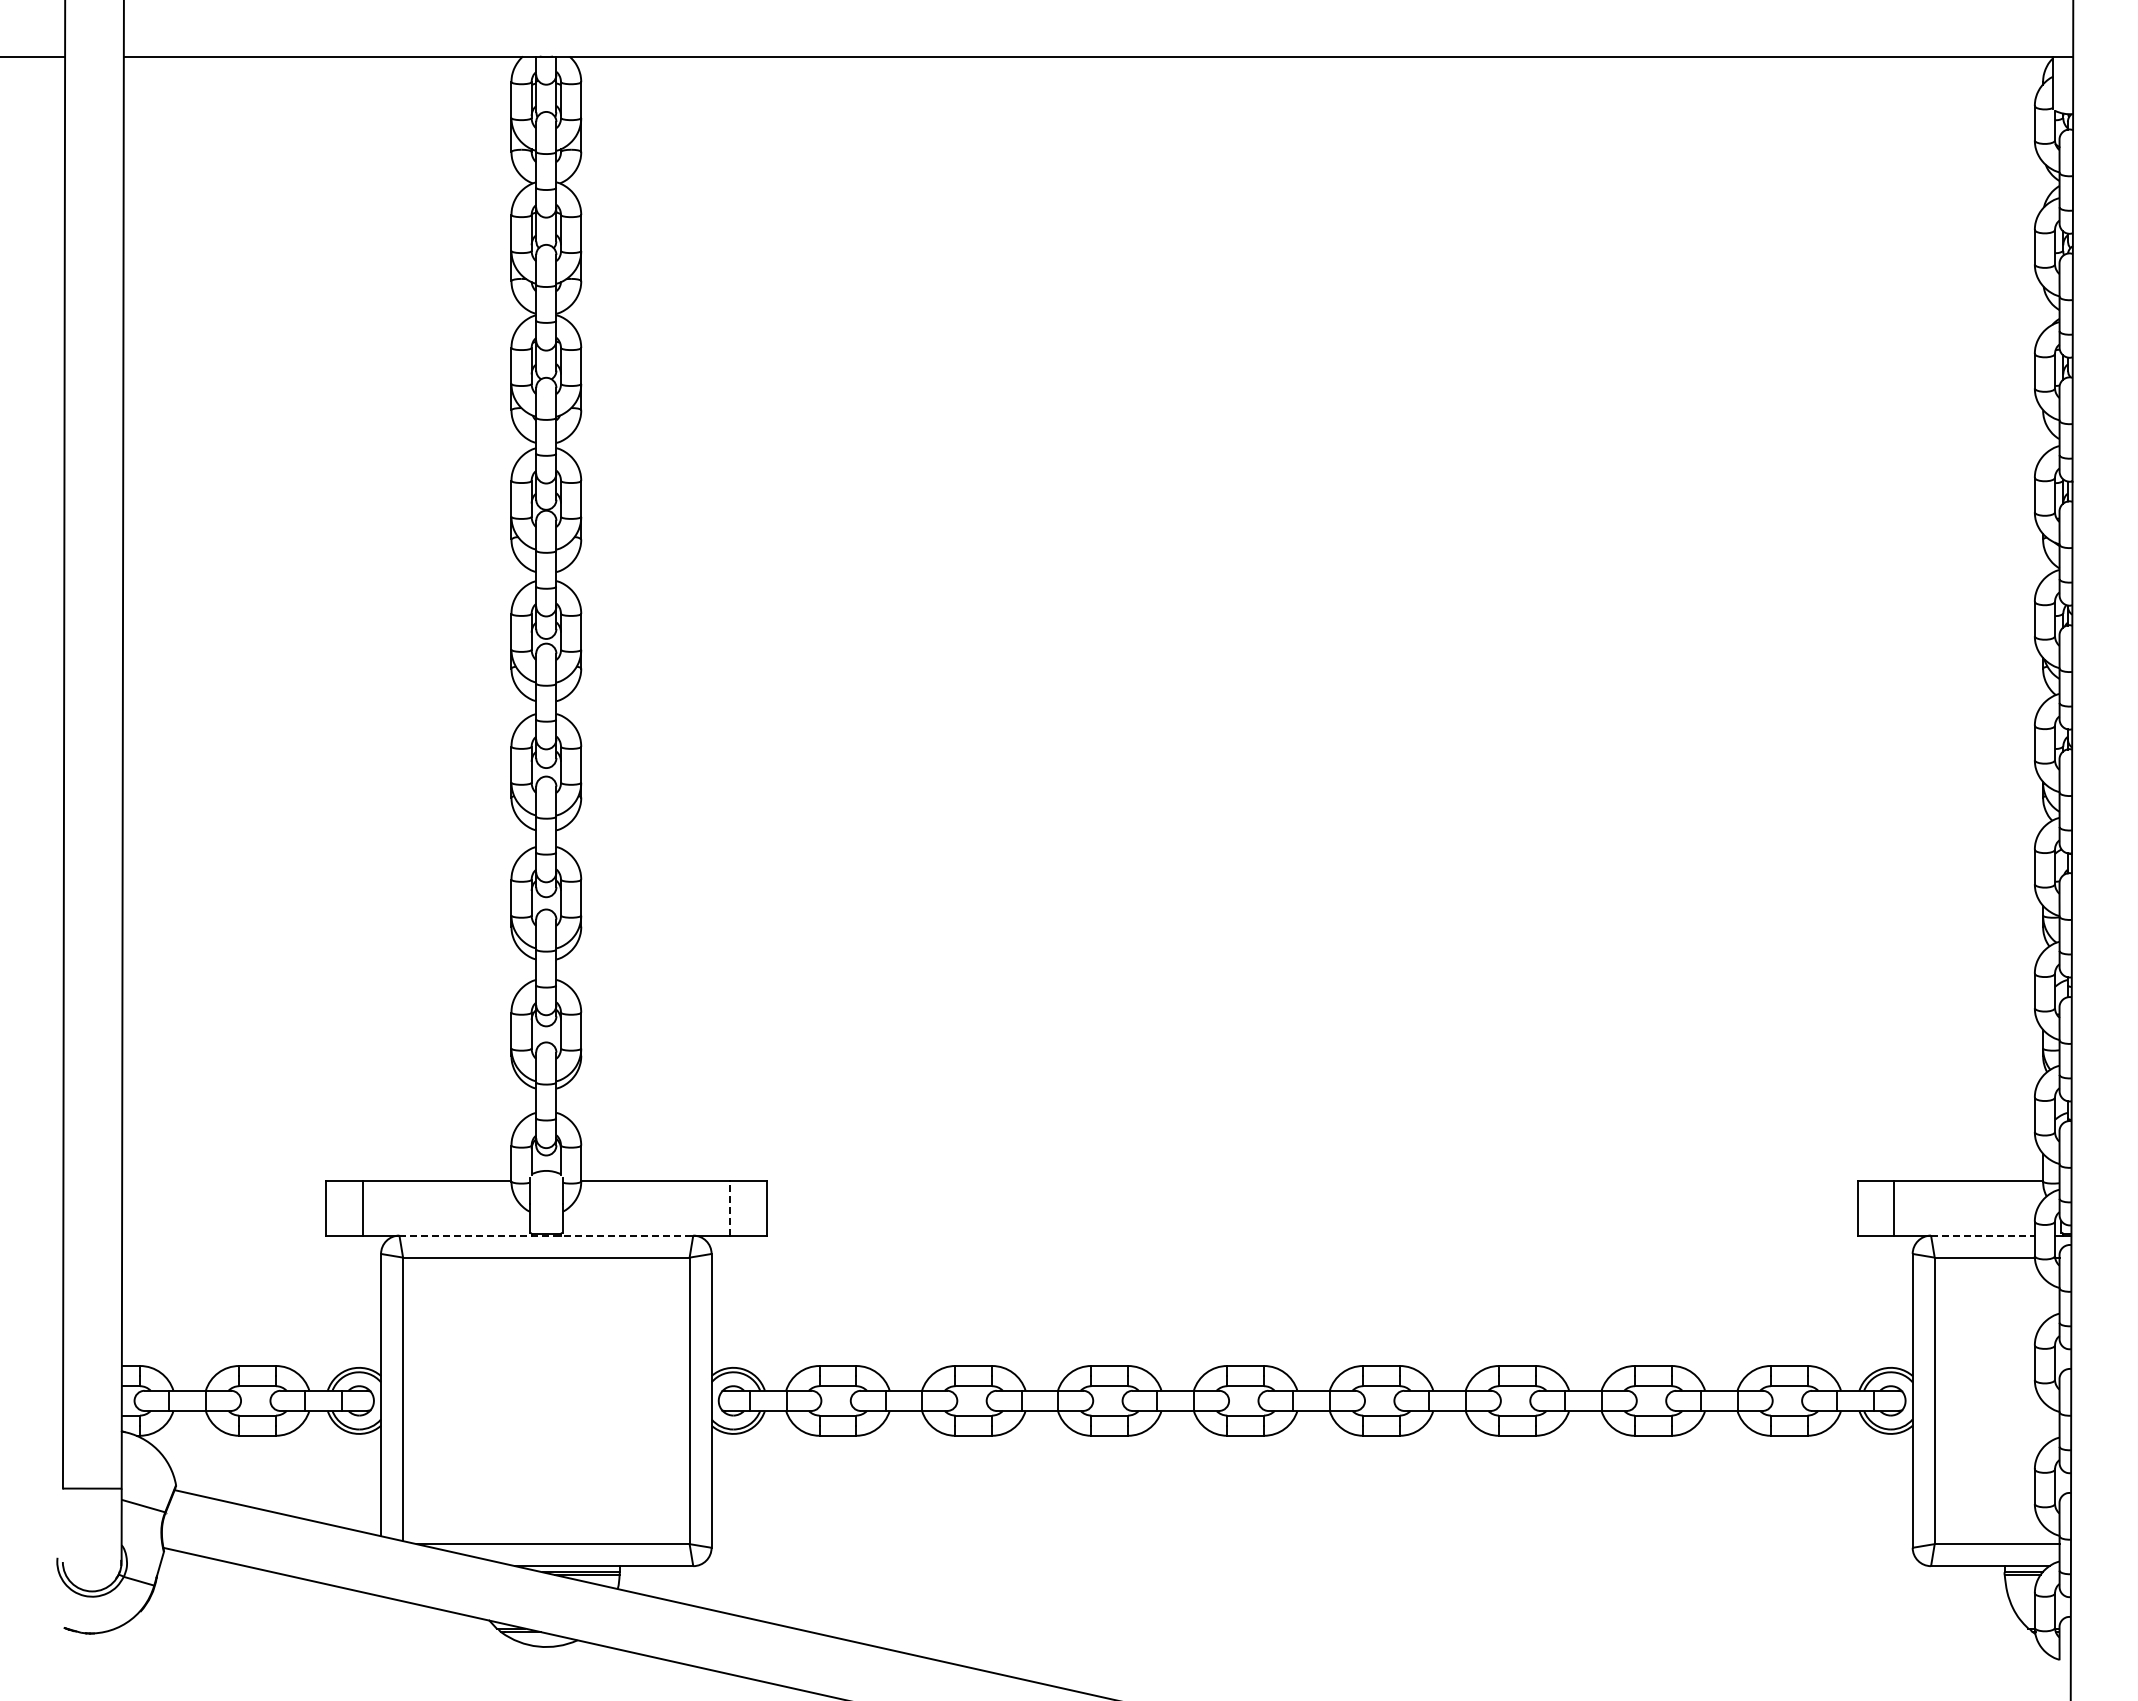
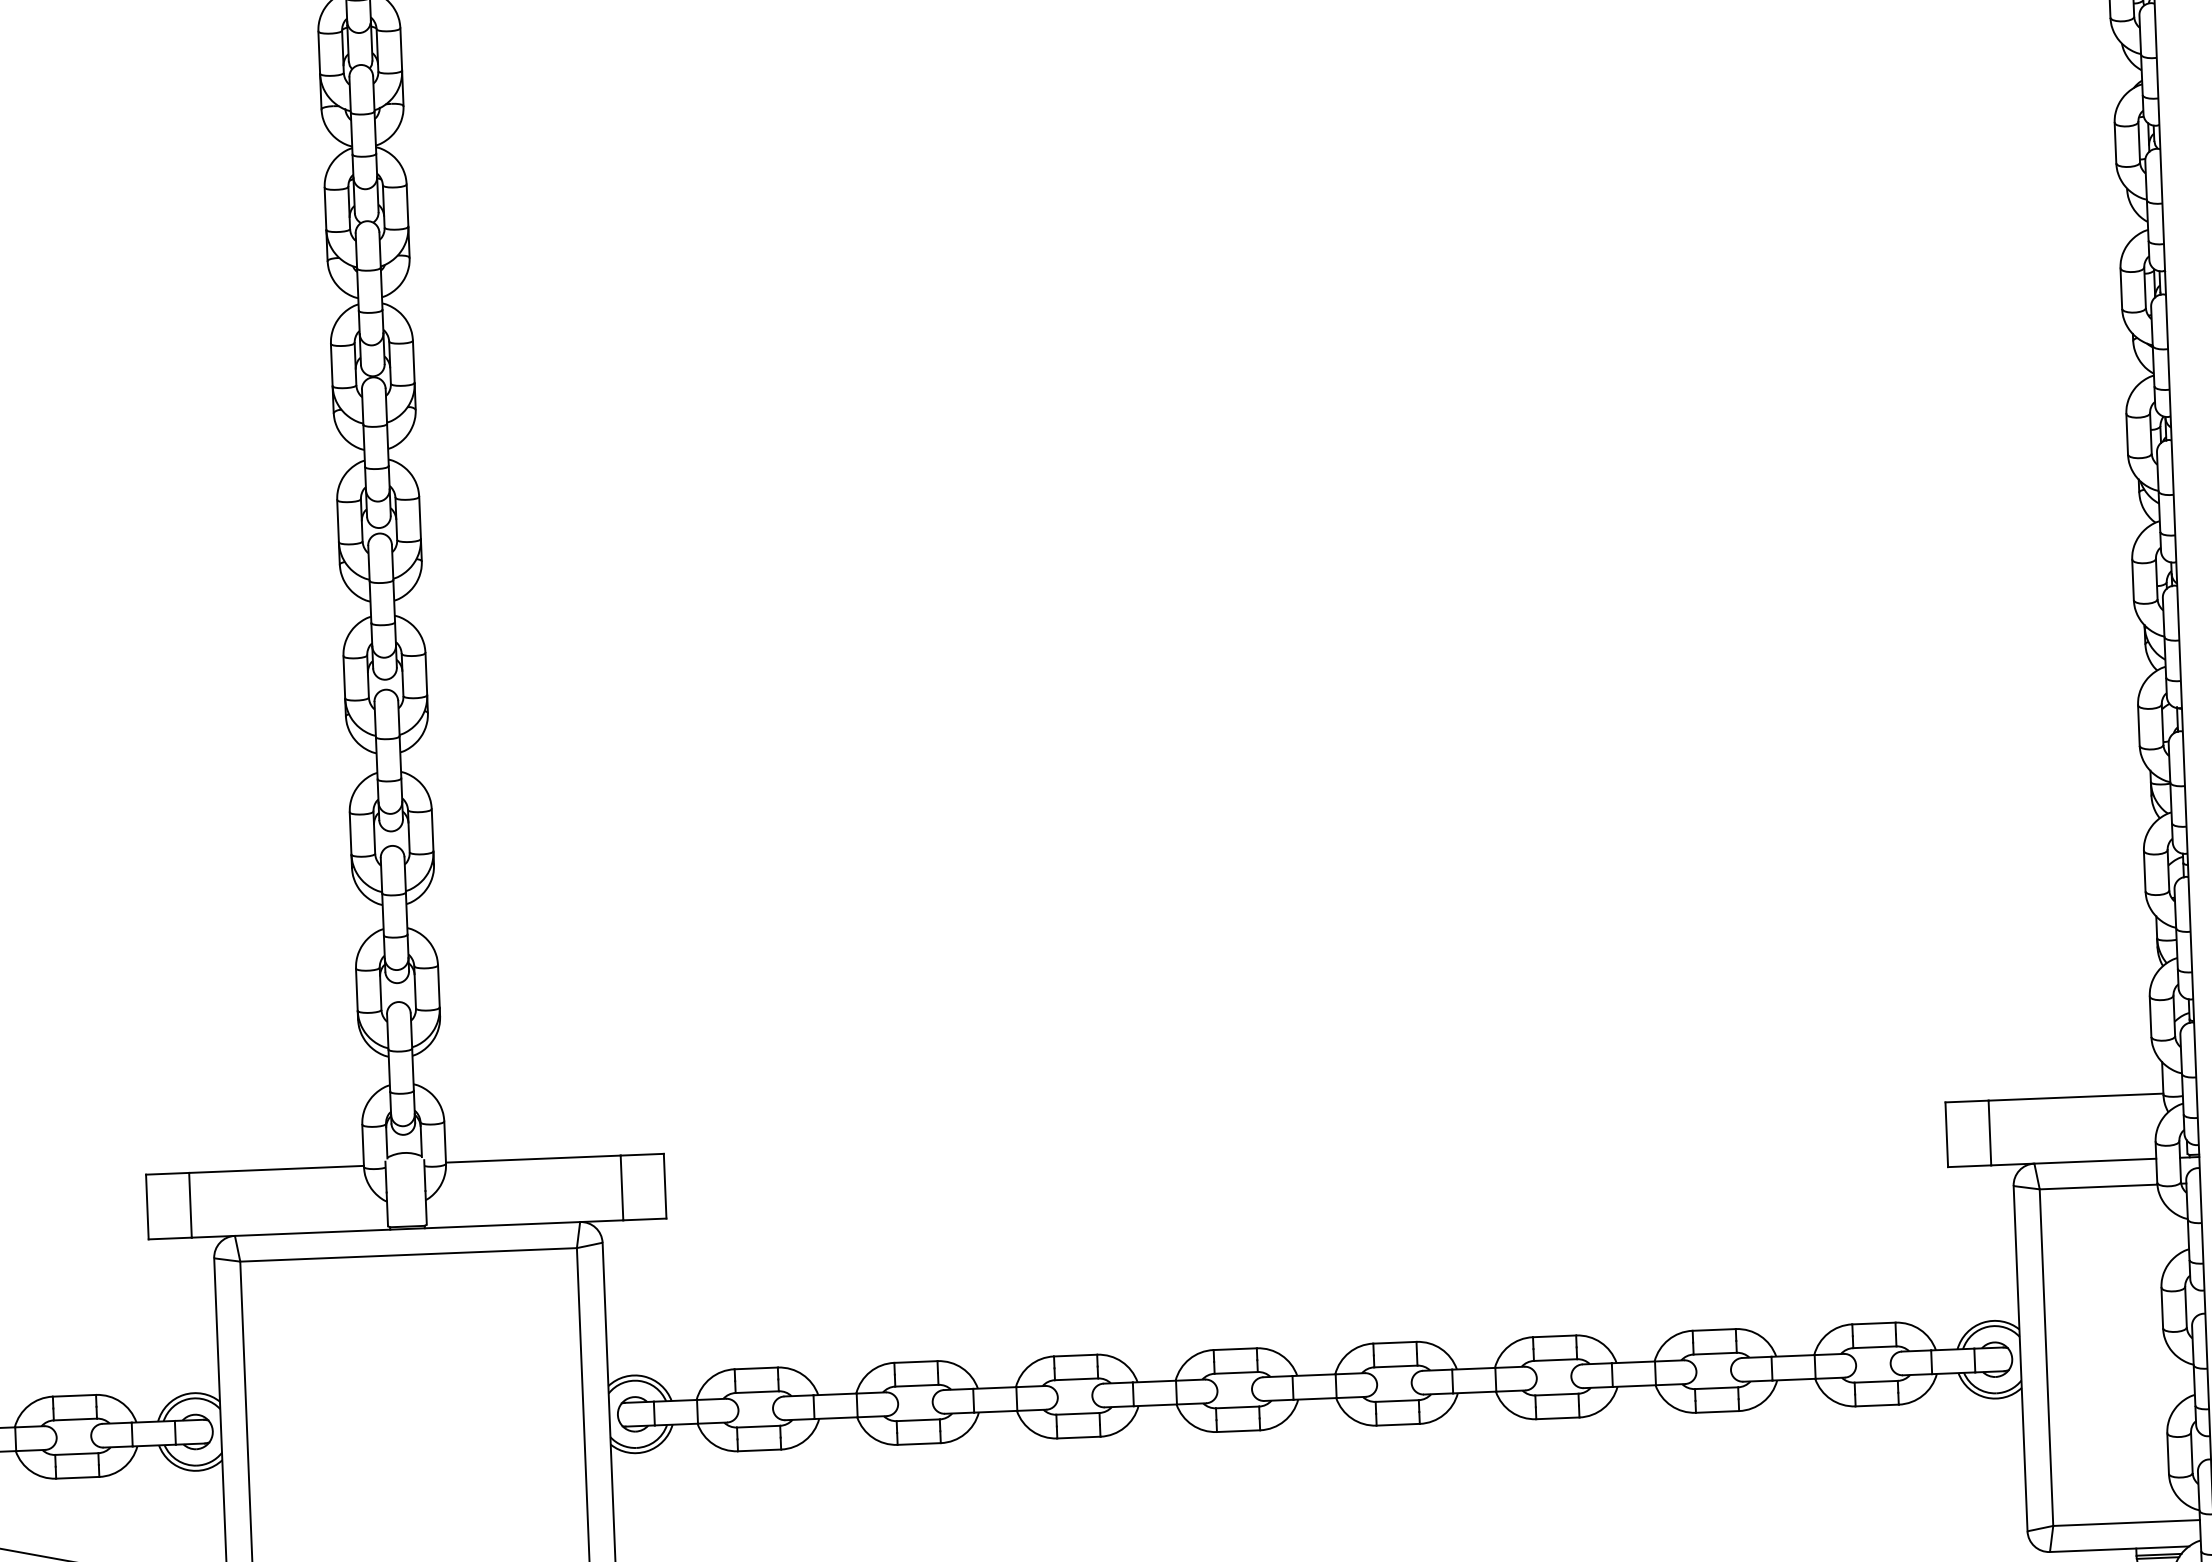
line: (729, 1208) -> (621, 1188), dashed -> solid
line: (546, 1235) -> (407, 1228), dashed -> solid
line: (1982, 1235) -> (2094, 1161), dashed -> solid

